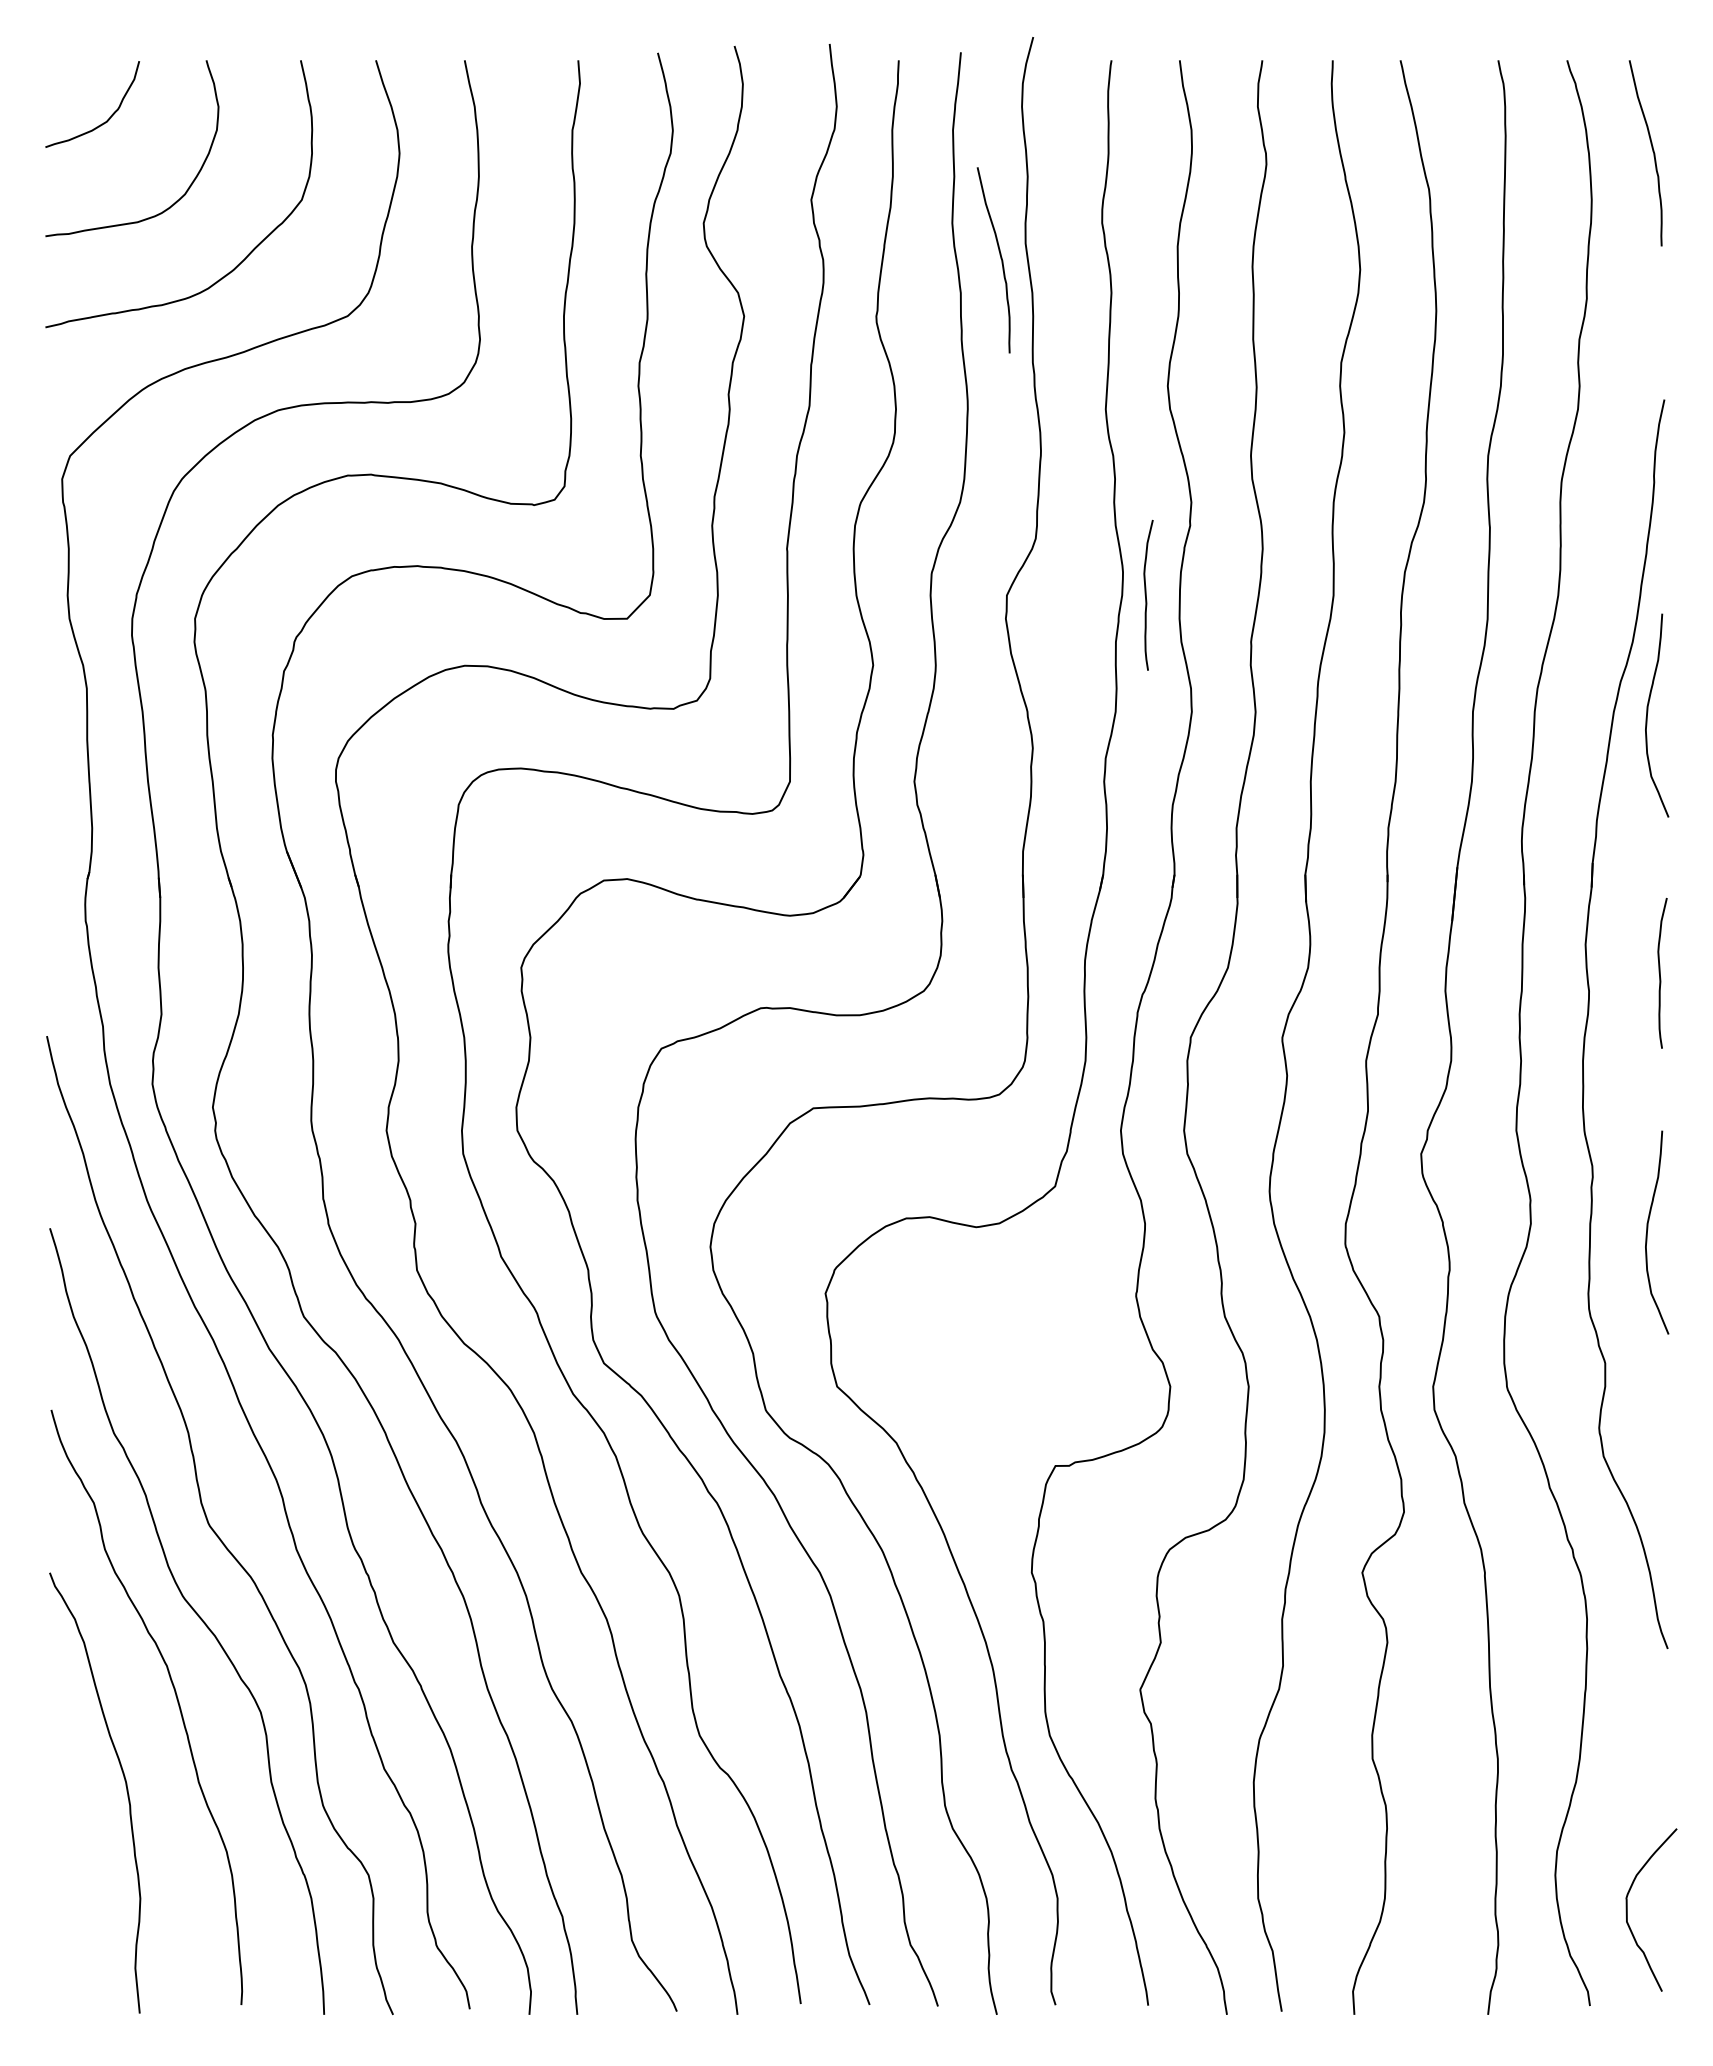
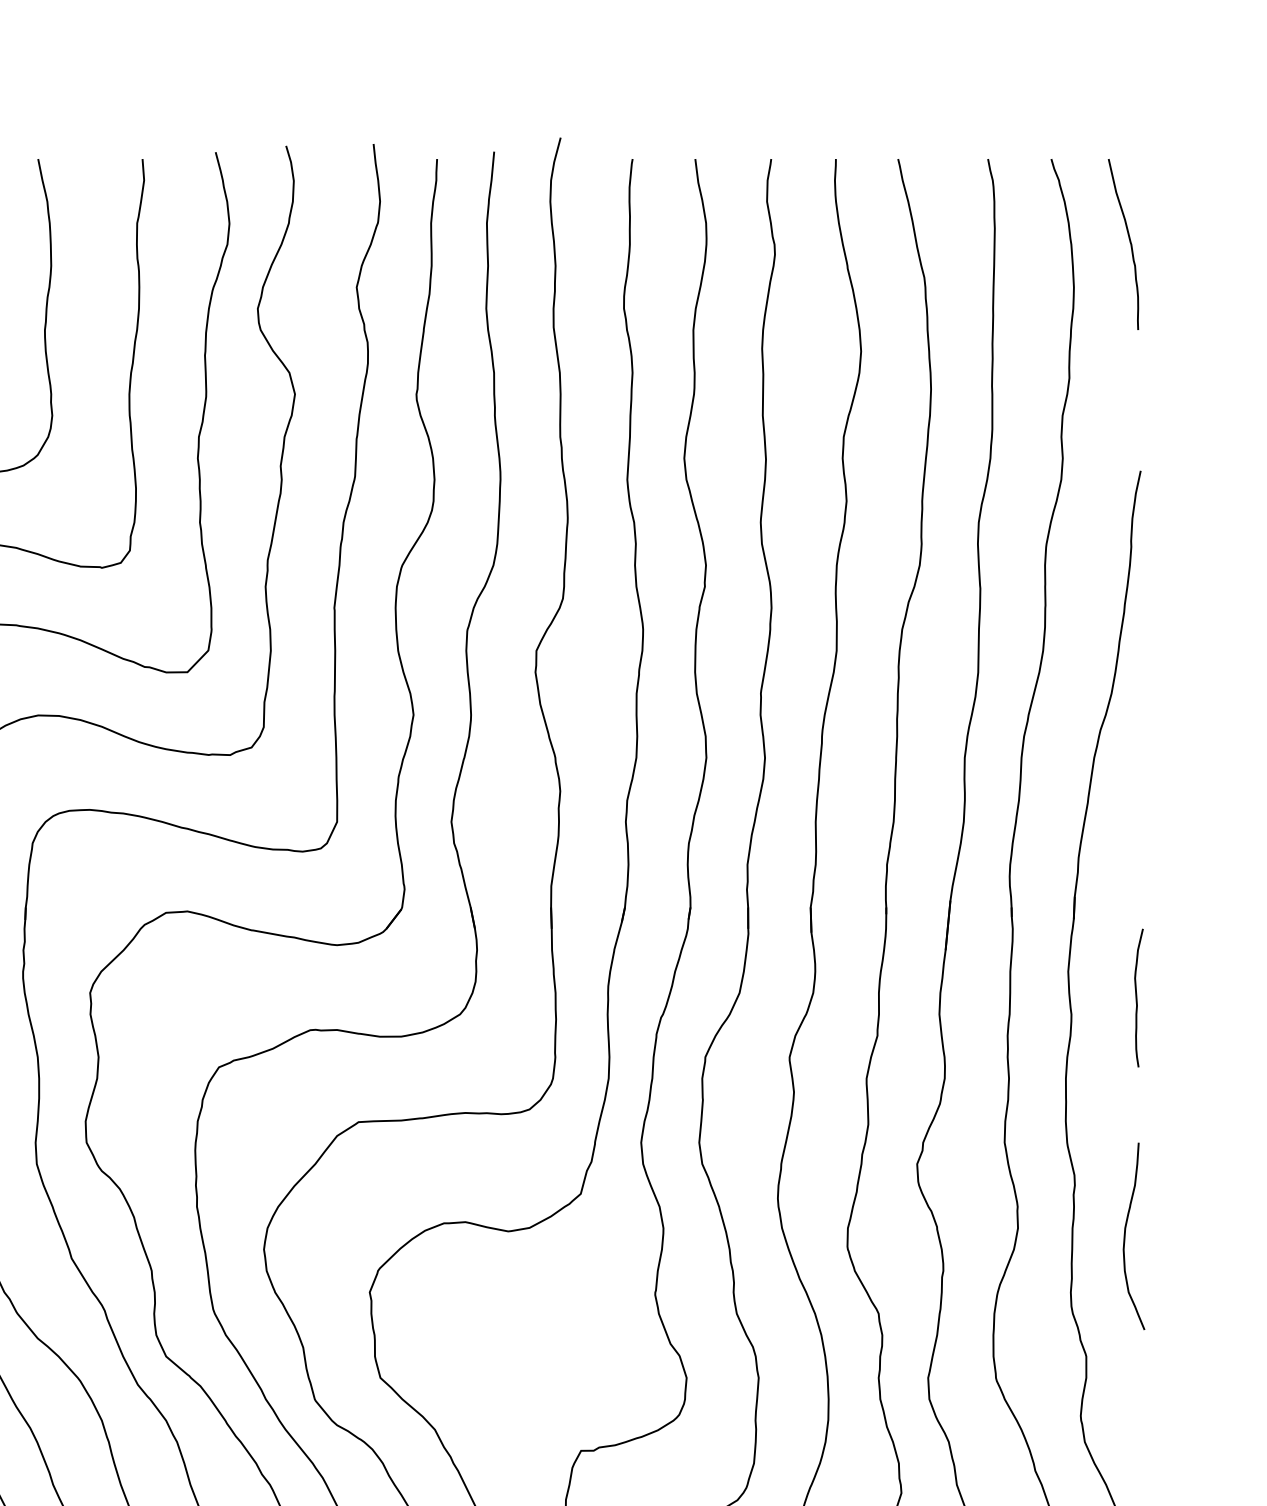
curve: (1000, 258) -> (530, 341), removed
curve: (1146, 595) -> (664, 650), removed
curve: (1648, 712) -> (1126, 758), removed

